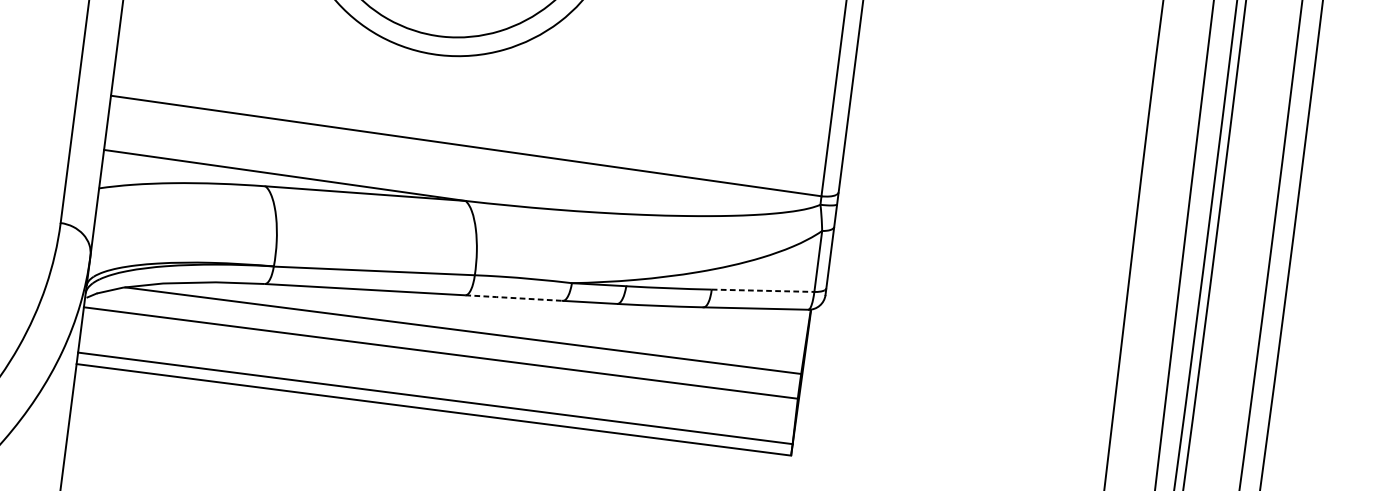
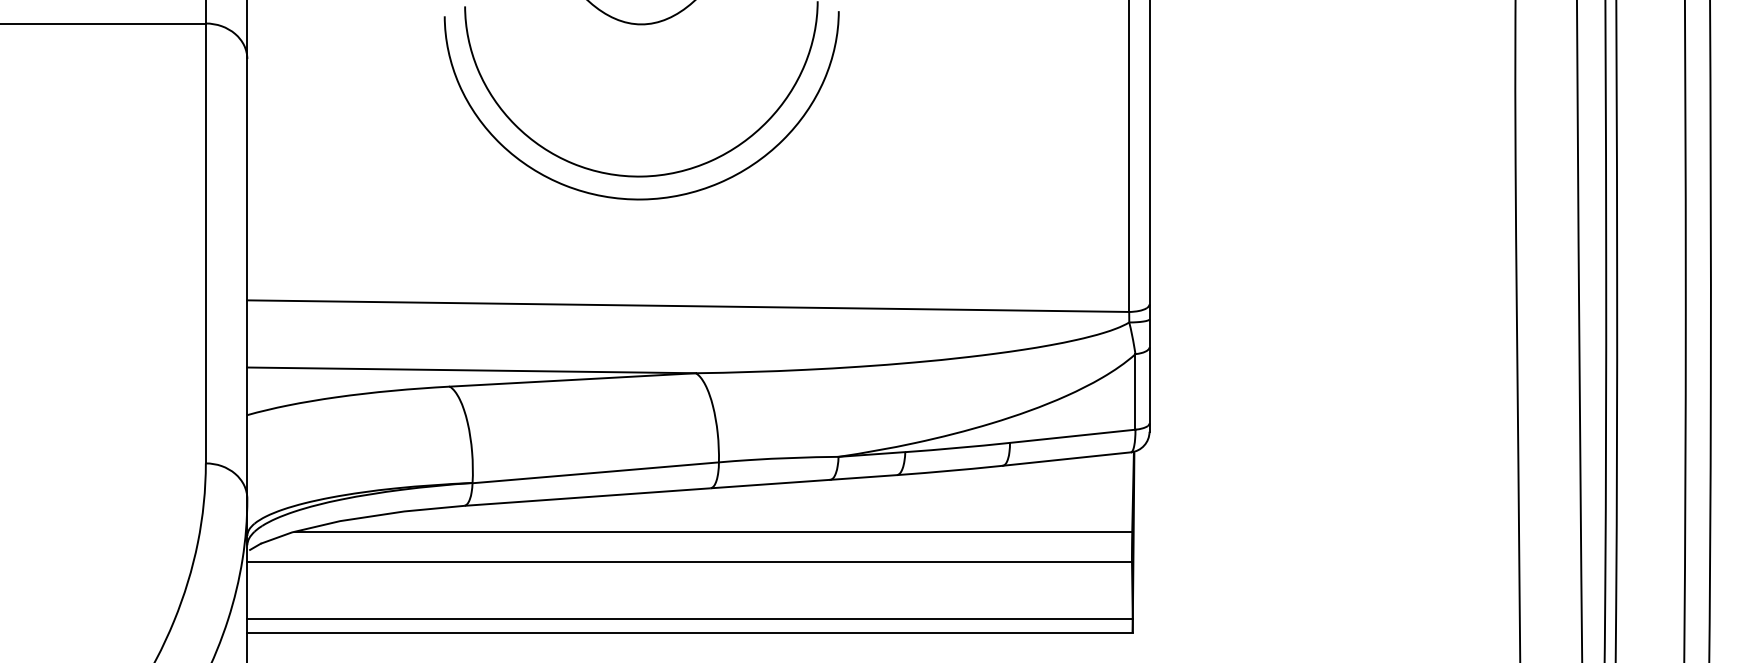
line: (763, 291) -> (1073, 436), dashed -> solid
line: (514, 298) -> (770, 484), dashed -> solid

